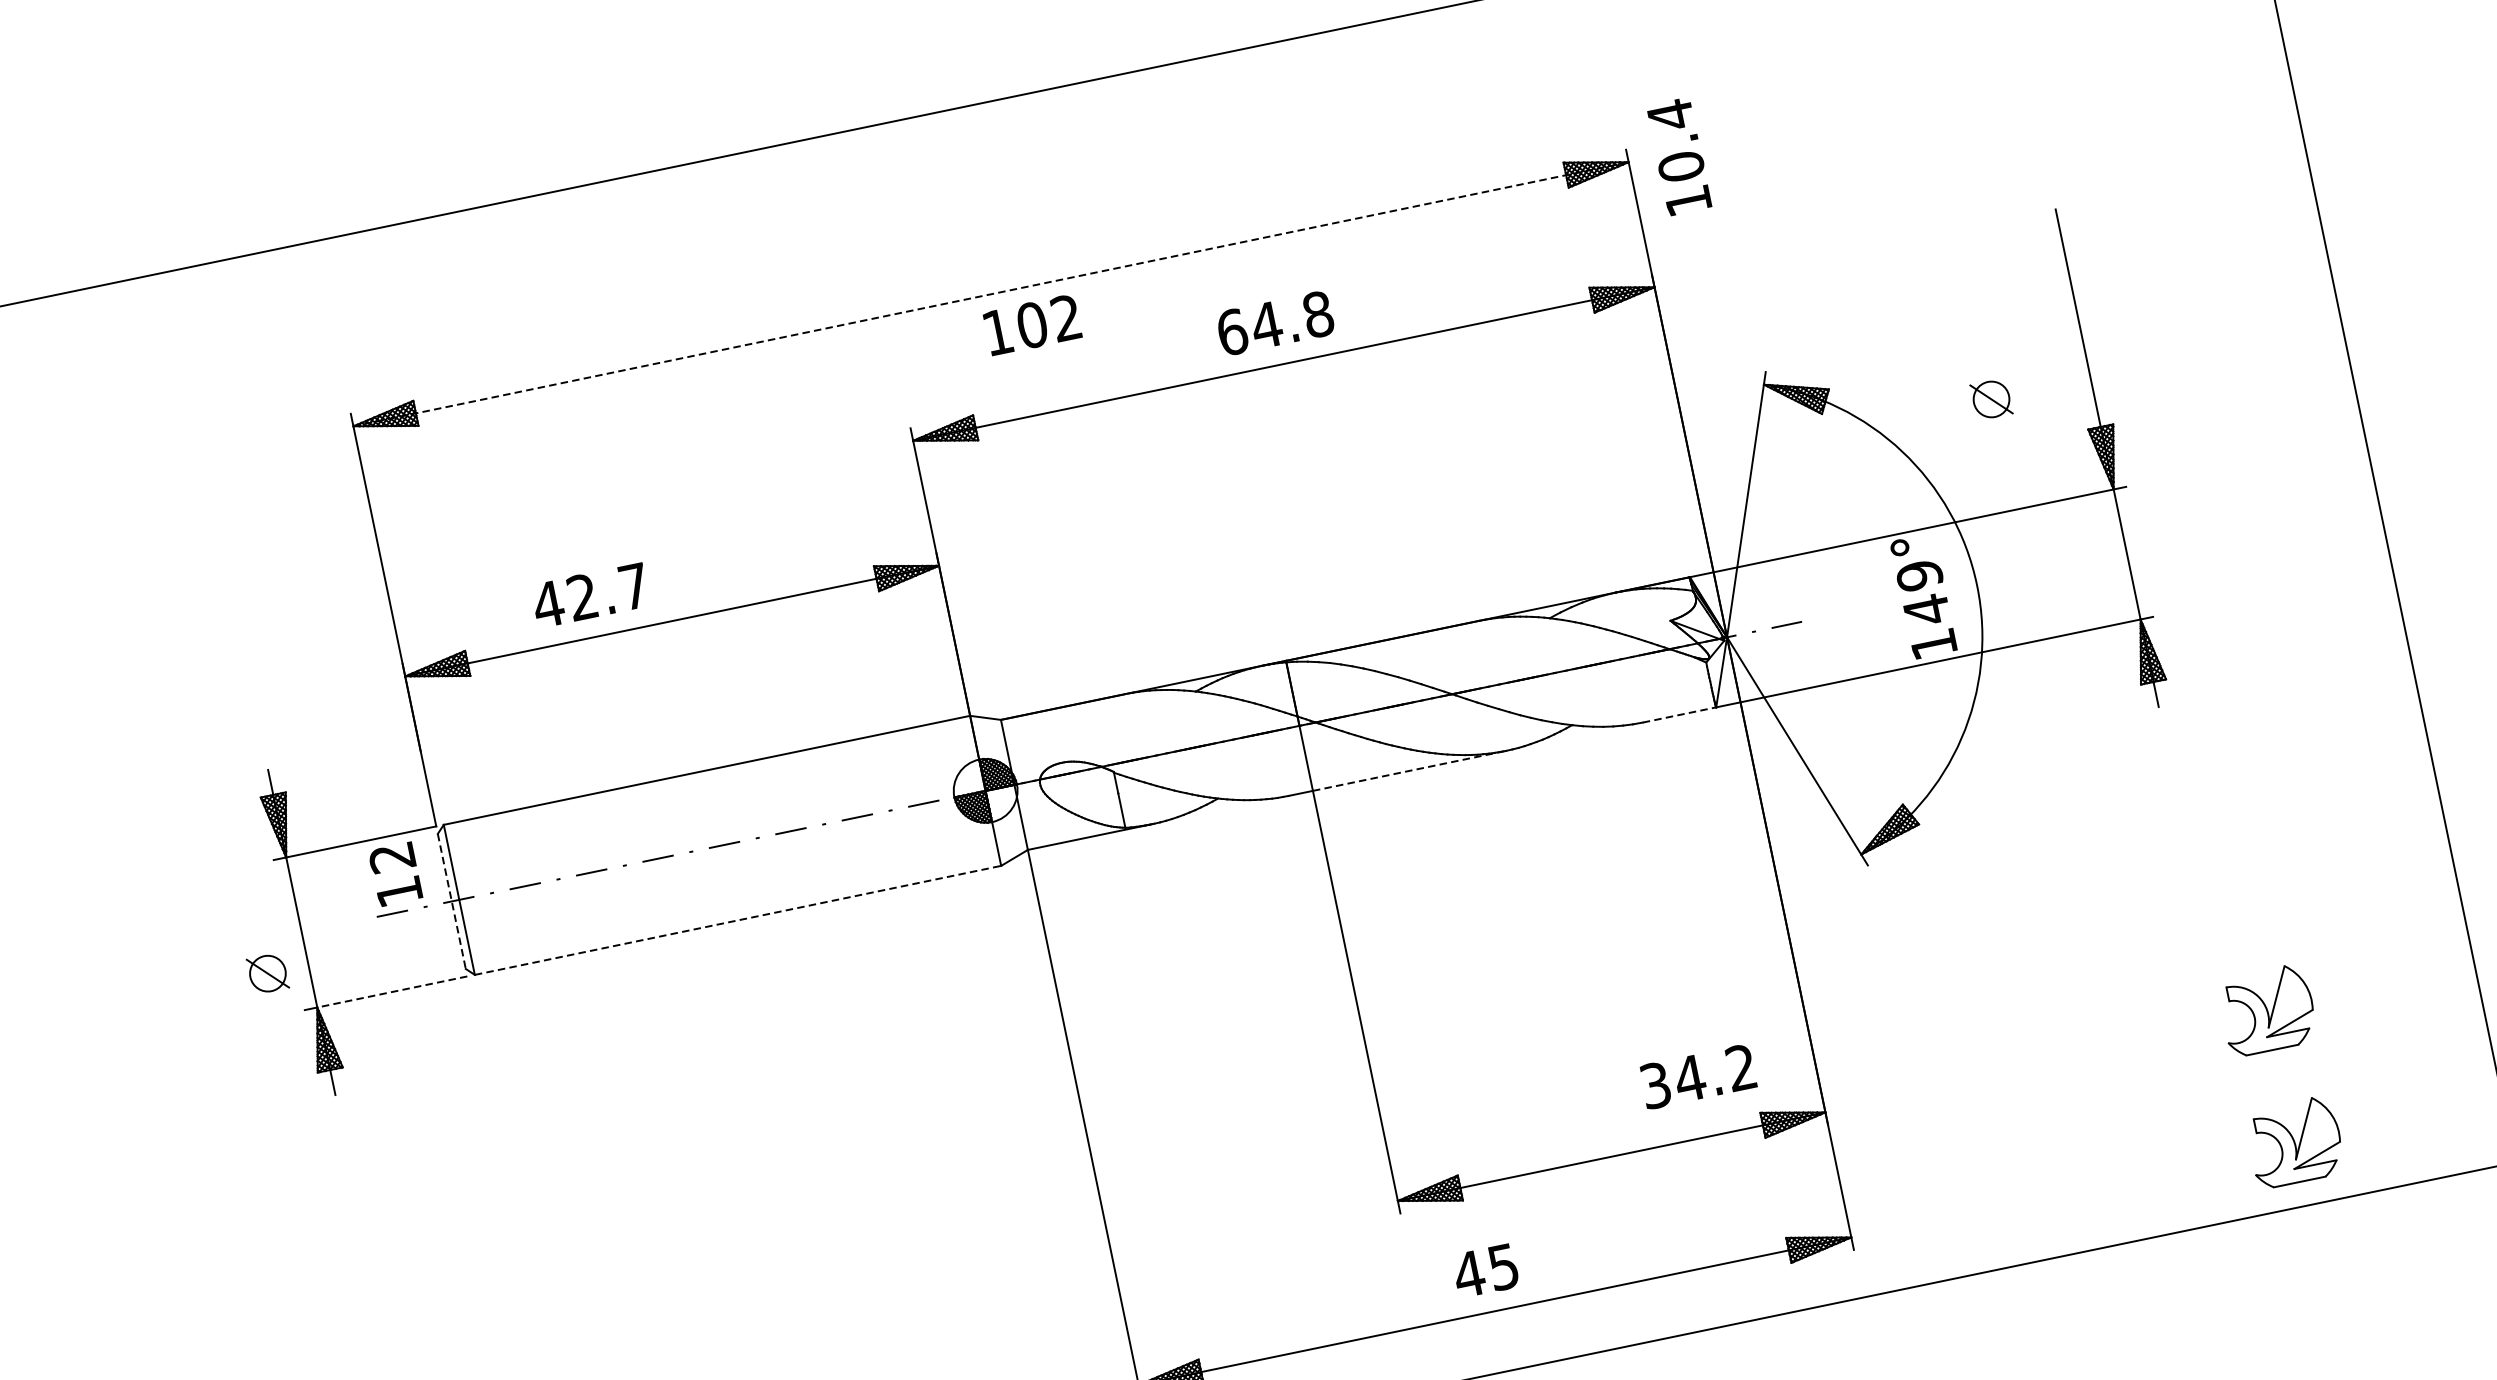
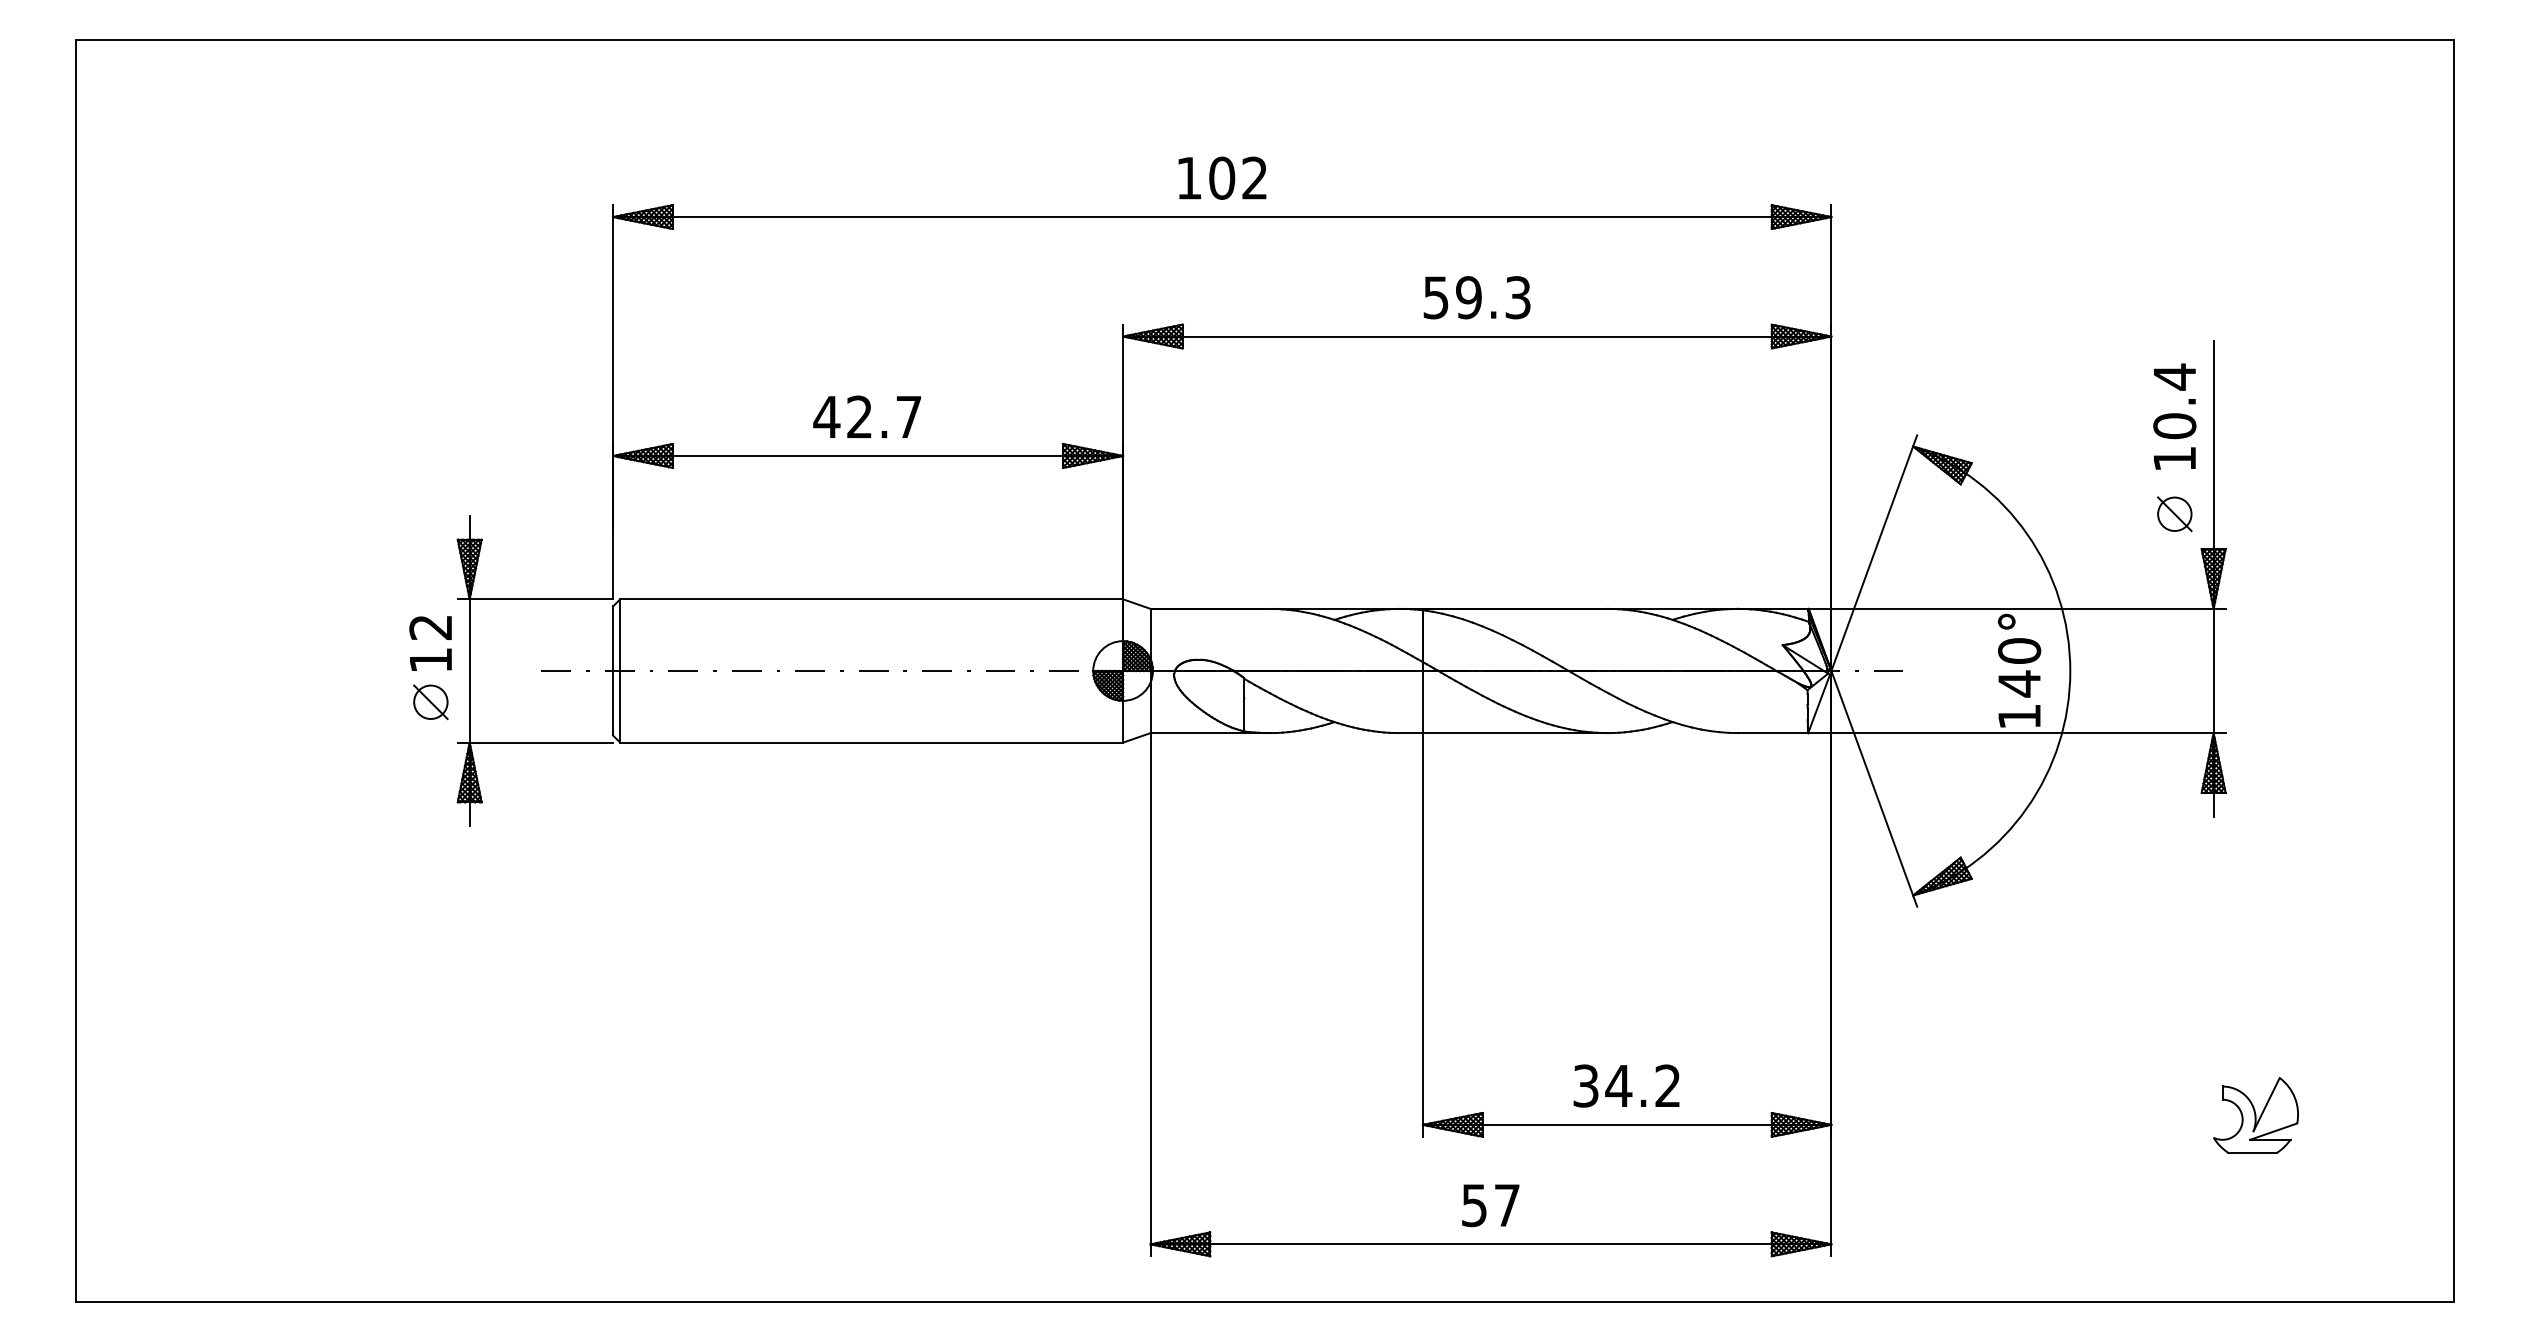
text: (1678, 156) -> (2174, 416), moved
line: (991, 294) -> (1222, 217), dashed -> solid
text: (1275, 323) -> (1477, 297), 64.8 -> 59.3
text: (1032, 324) -> (1222, 177), moved
part: (1991, 399) -> (2174, 514), moved
text: (1919, 576) -> (2019, 651), 149° -> 140°
text: (589, 595) -> (866, 416), moved
line: (1679, 715) -> (1773, 733), dashed -> solid
line: (1409, 771) -> (1515, 733), dashed -> solid
text: (395, 874) -> (430, 643), moved
line: (452, 901) -> (613, 671), dashed -> solid
line: (738, 920) -> (872, 742), dashed -> solid
line: (392, 991) -> (541, 742), dashed -> solid
text: (1697, 1076) -> (1626, 1085), moved
part: (2294, 1142) -> (2255, 1241), removed
text: (1485, 1270) -> (1489, 1205), 45 -> 57

